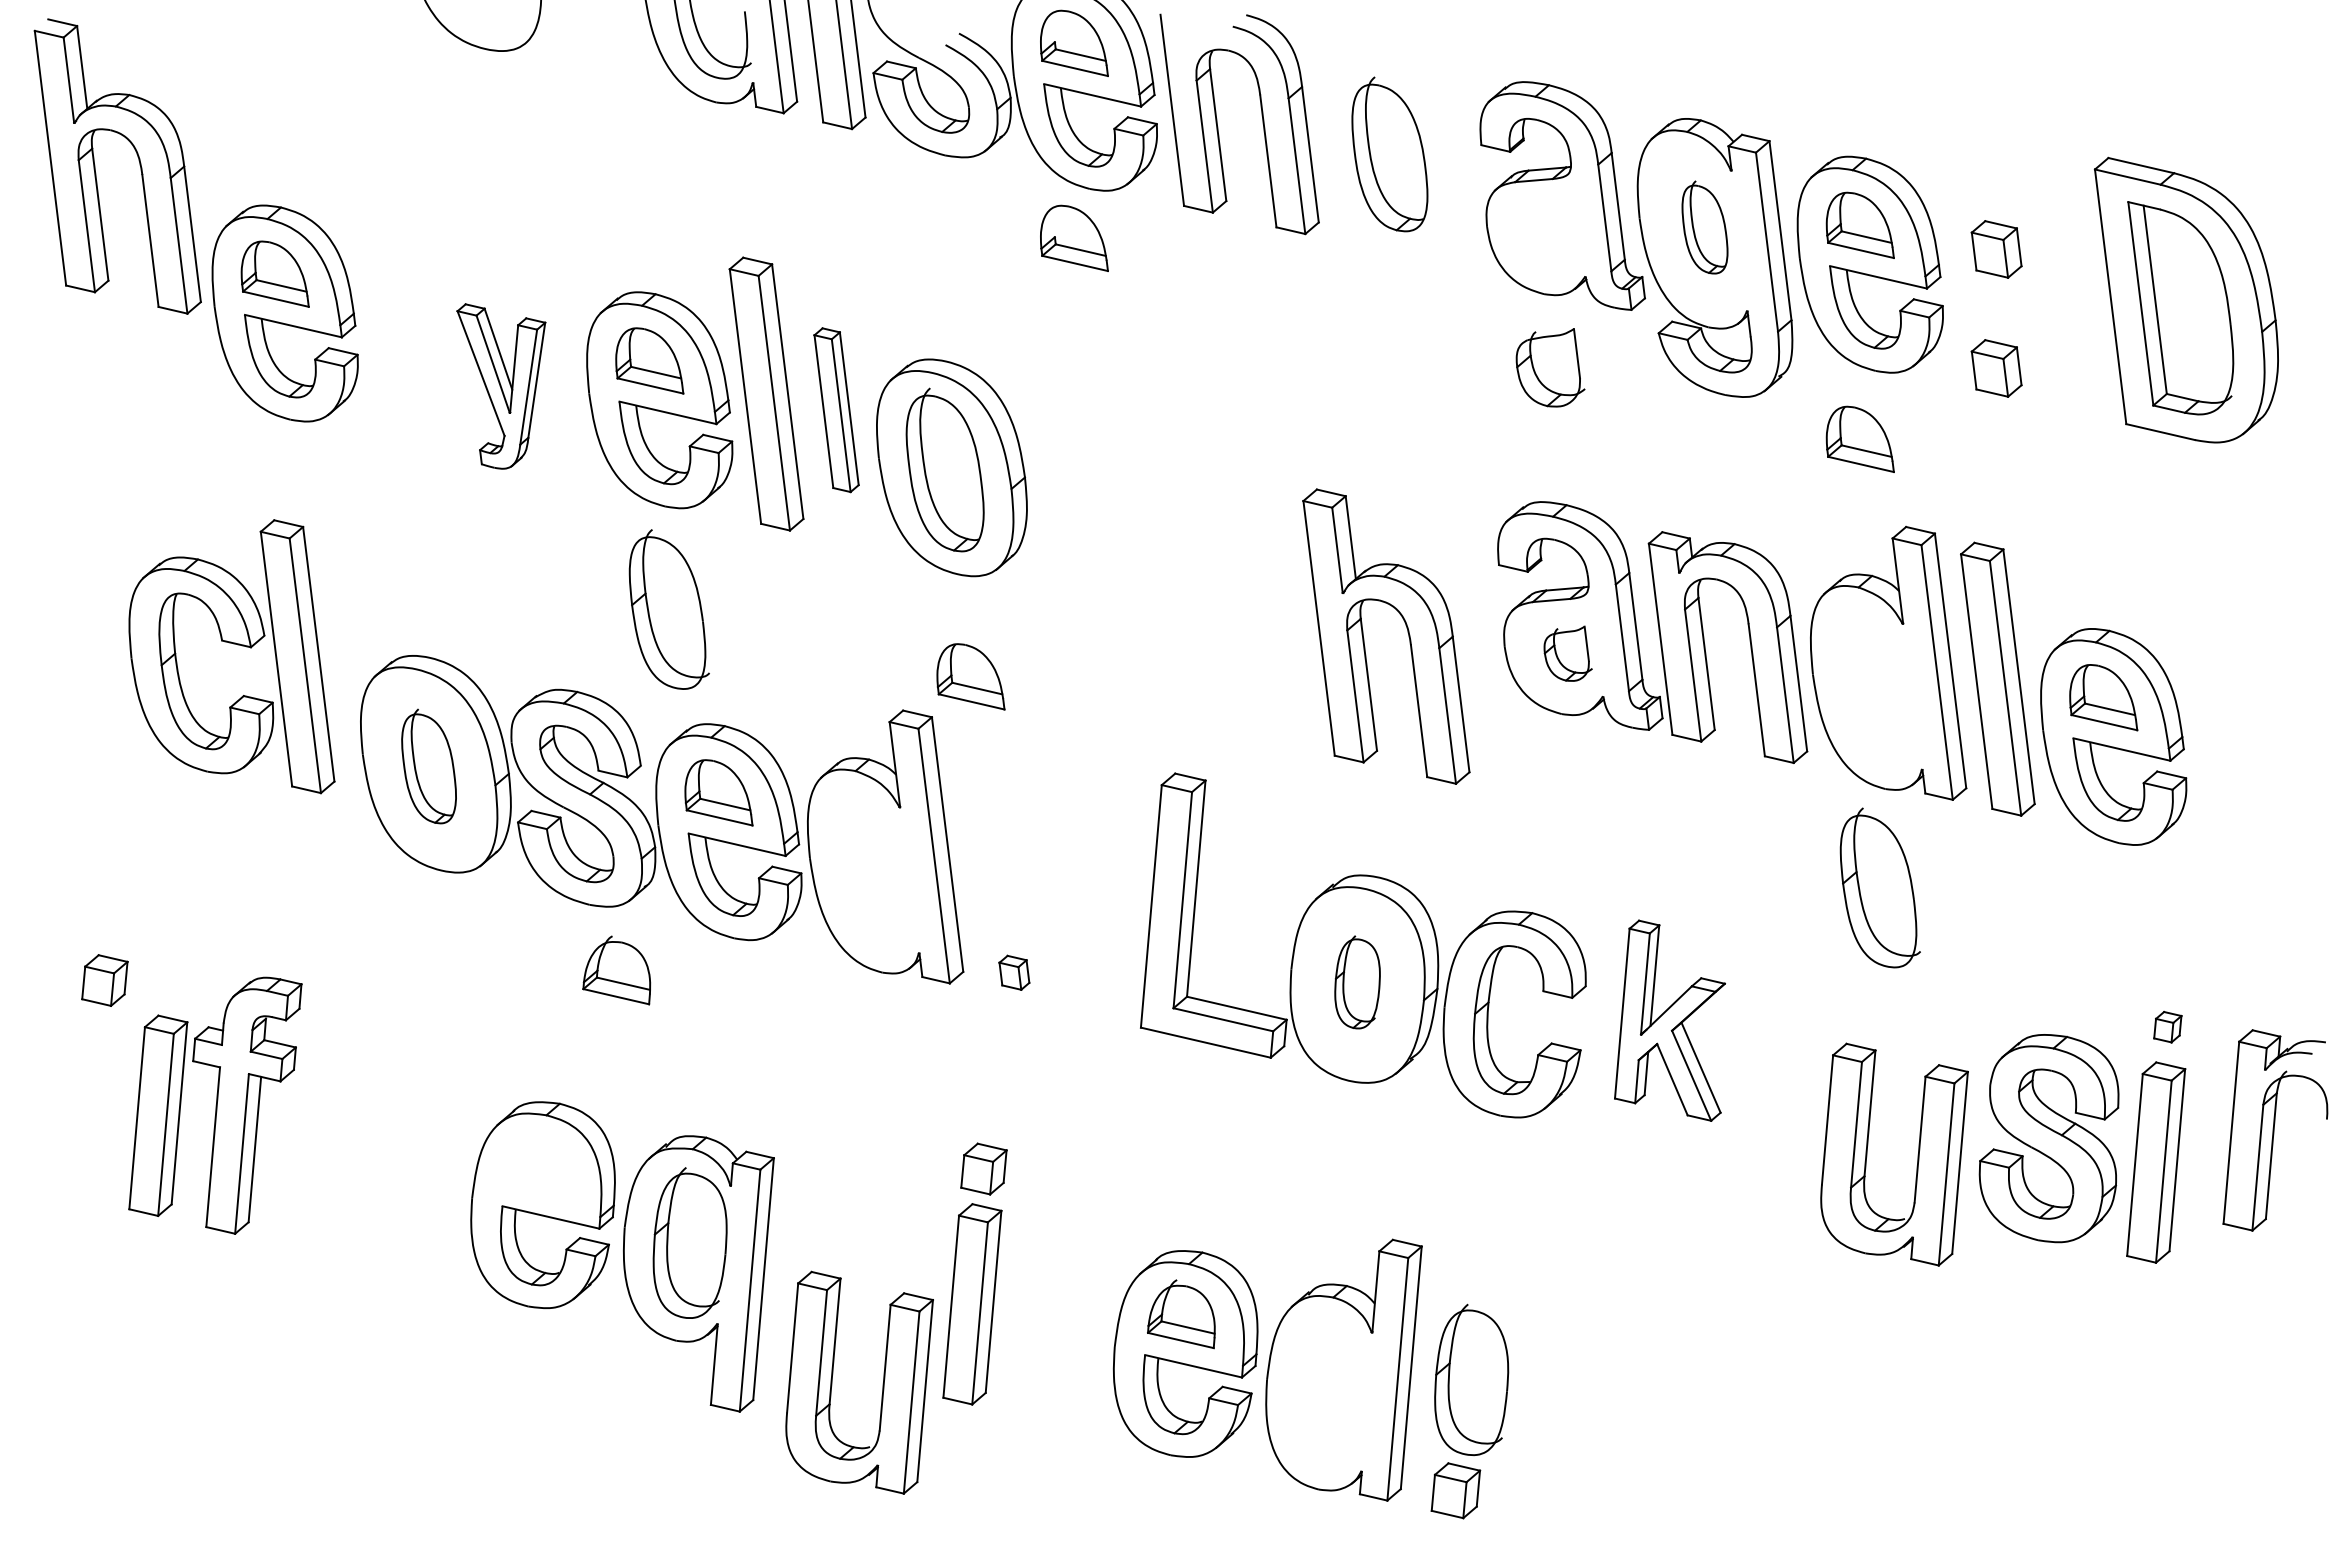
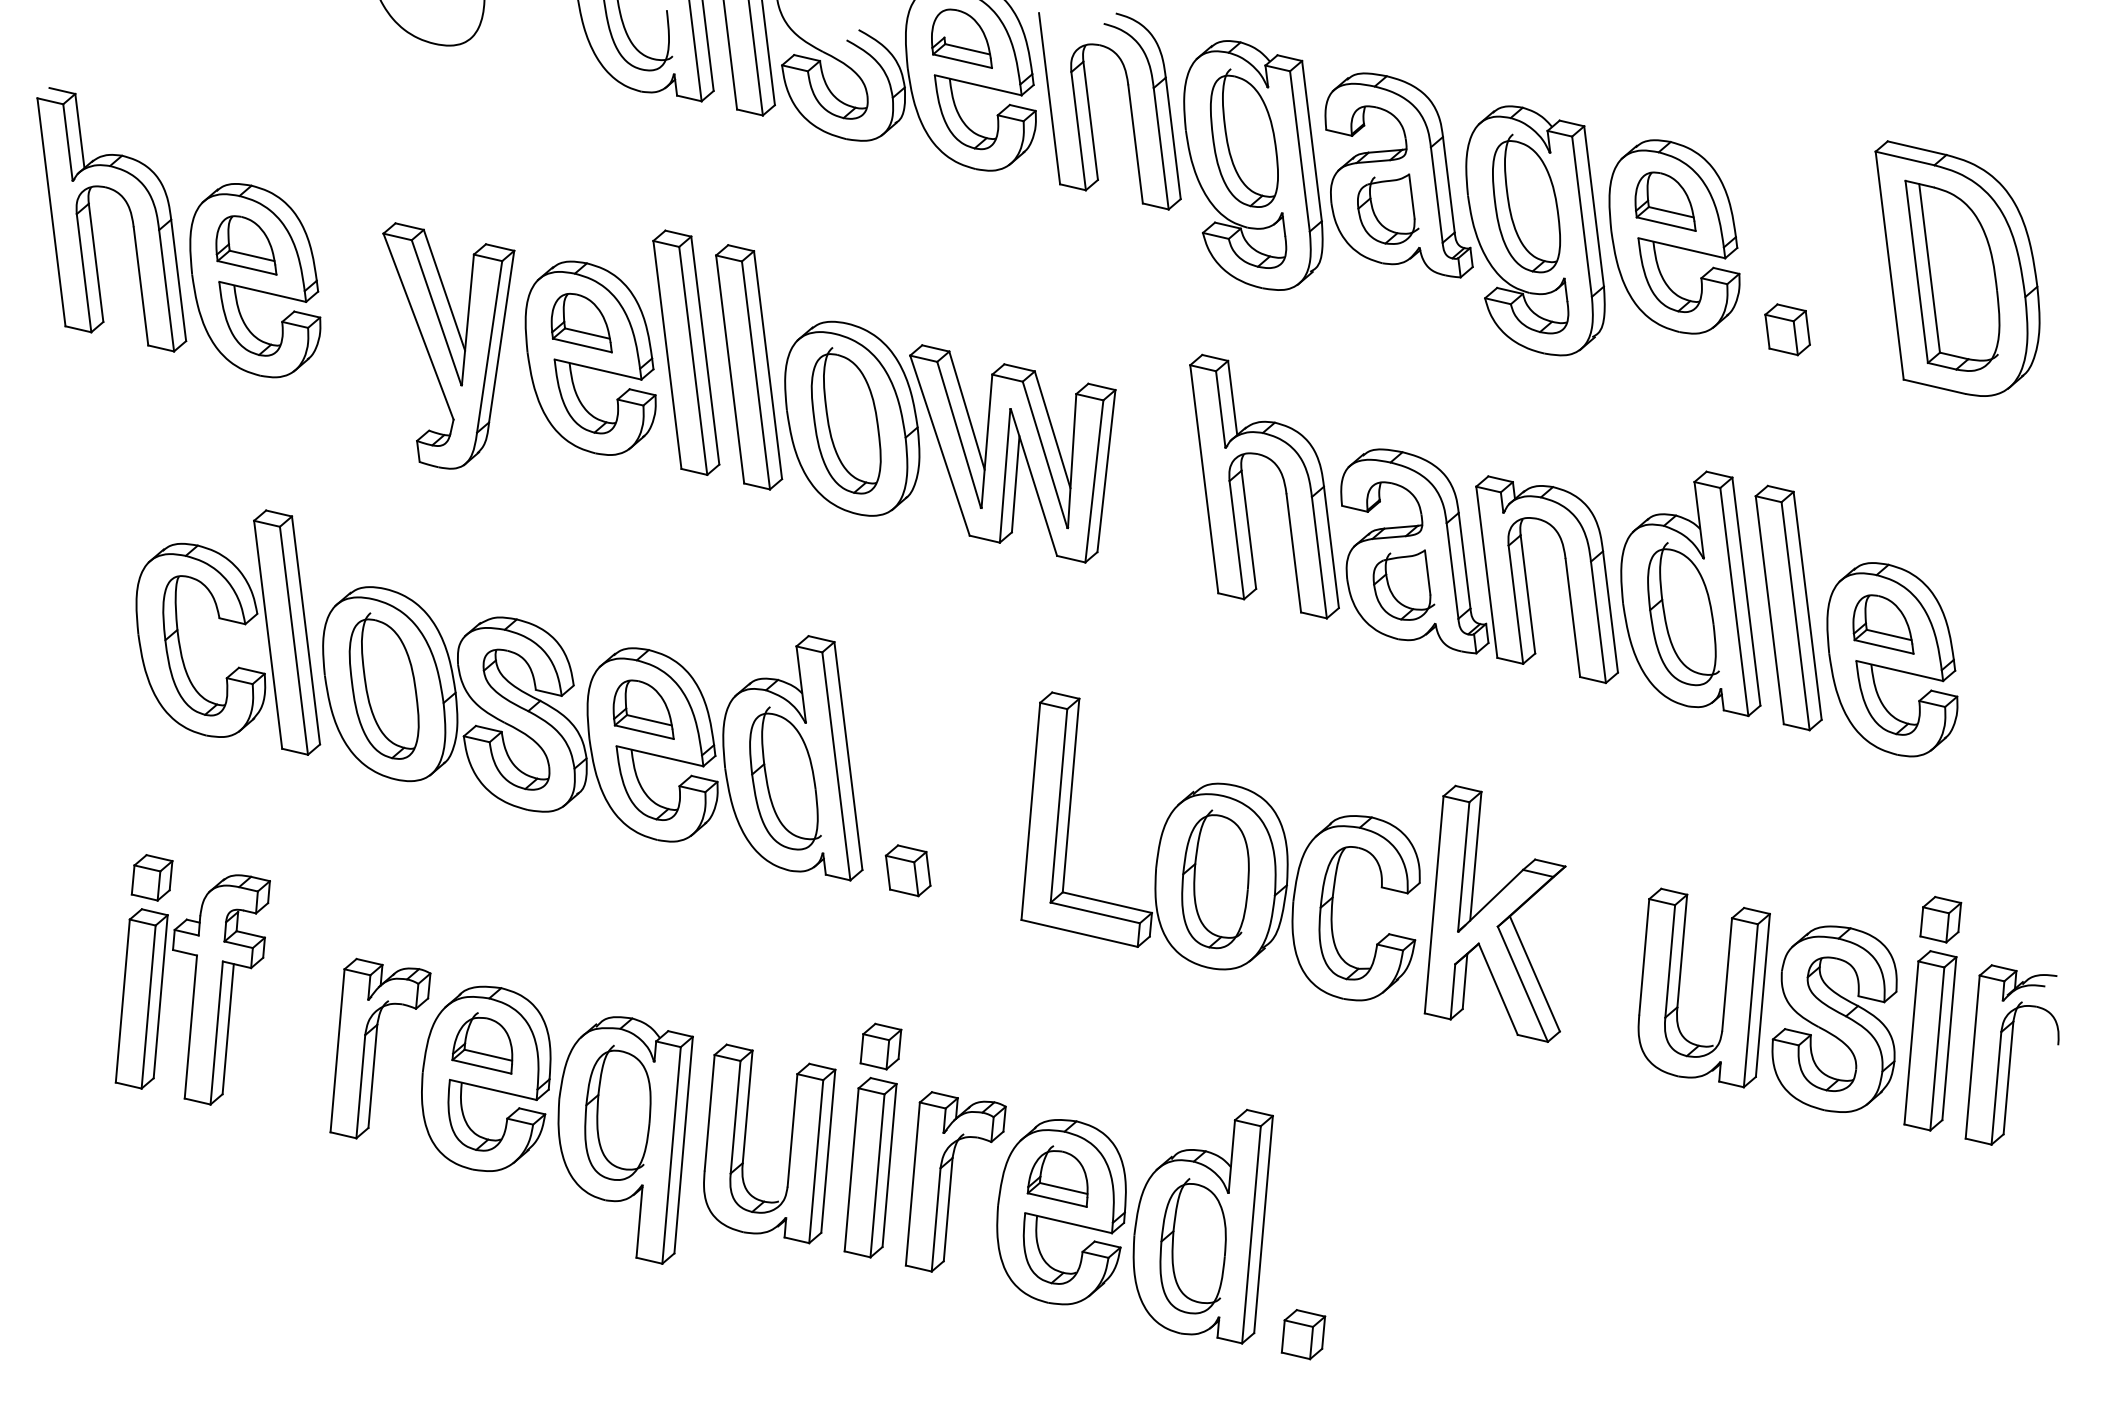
part: (138, 160) -> (130, 214), moved
part: (1399, 184) -> (1252, 165), added
part: (1704, 227) -> (1526, 203), size x1.67
part: (1074, 237) -> (962, 212), removed
part: (1996, 249) -> (1787, 223), removed
part: (1550, 367) -> (1388, 208), moved
part: (501, 386) -> (449, 345), size x1.67
part: (836, 409) -> (748, 366), size x1.67
part: (1859, 438) -> (1664, 392), removed
part: (1130, 506) -> (1012, 453), added
part: (668, 609) -> (784, 778), moved
part: (1407, 632) -> (1283, 482), moved
part: (233, 644) -> (229, 621), moved
part: (1568, 653) -> (1404, 585), size x1.43
part: (970, 676) -> (868, 605), removed
part: (428, 766) -> (383, 686), size x1.43
part: (1879, 887) -> (1682, 613), moved
part: (616, 970) -> (482, 1043), moved
part: (1014, 972) -> (908, 870), size x1.67
part: (104, 980) -> (151, 877), moved
part: (1357, 982) -> (1215, 879), size x1.67
part: (1669, 1020) -> (1494, 913), size x1.43
part: (2167, 1026) -> (1940, 918), size x1.67
part: (2275, 1130) -> (2012, 1055), moved
part: (1917, 1154) -> (1724, 987), moved
part: (424, 1171) -> (380, 1048), added
part: (1067, 1320) -> (955, 1182), added
part: (1471, 1379) -> (1193, 1245), moved
part: (882, 1383) -> (790, 1144), moved

